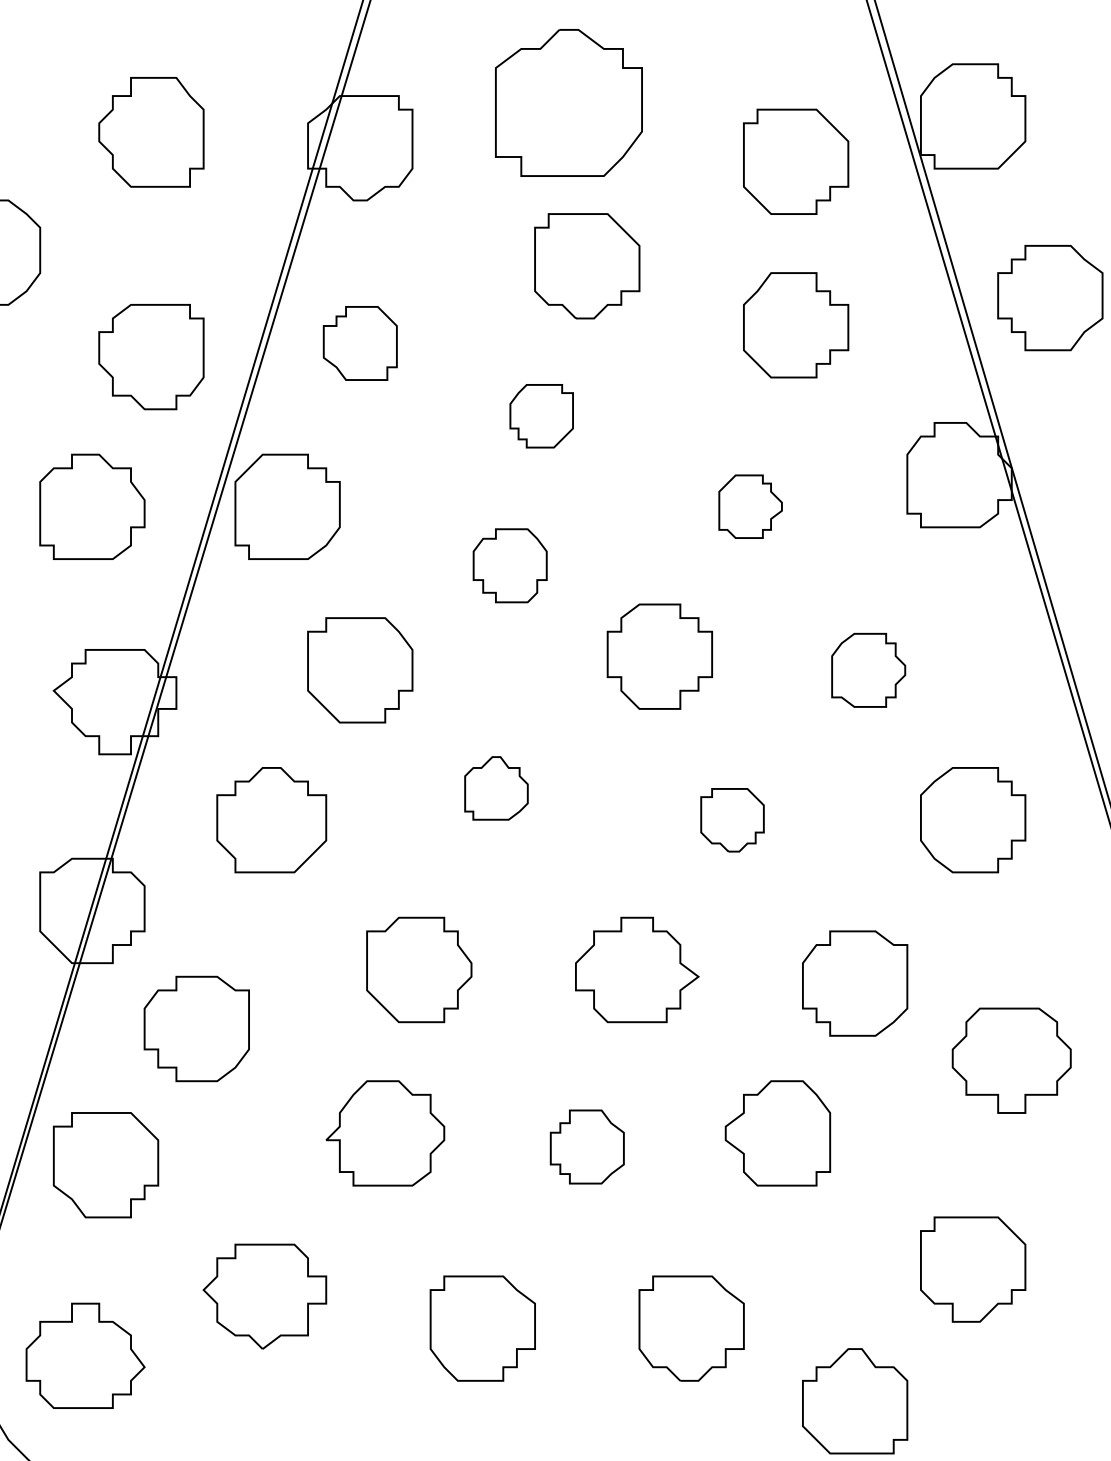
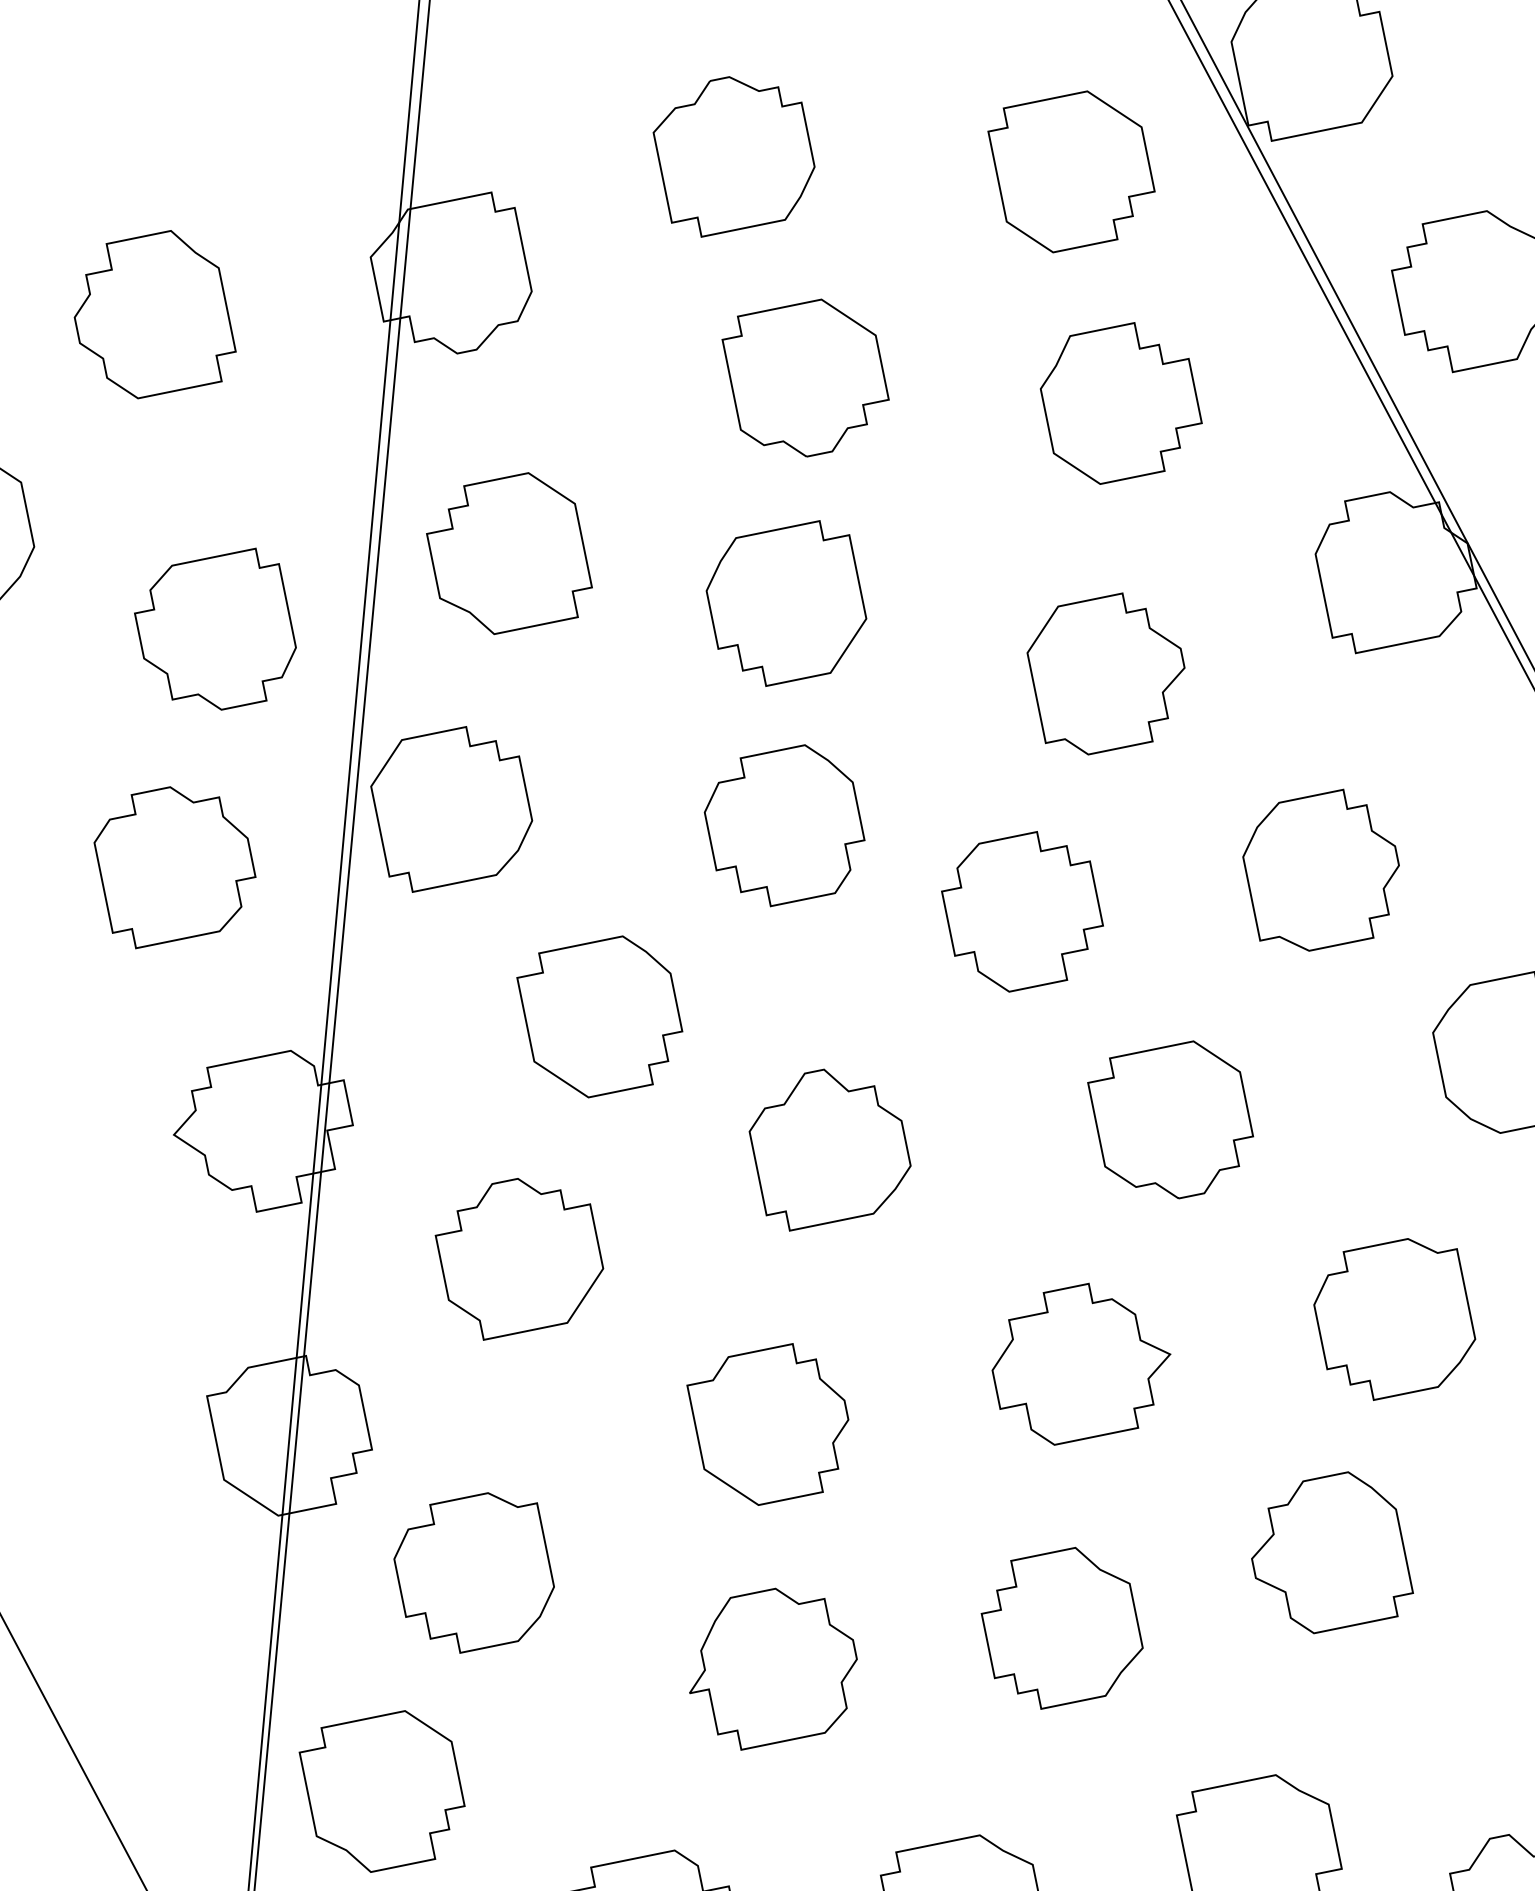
part: (569, 102) -> (735, 152), size x0.71
part: (360, 343) -> (508, 554), size x1.43
part: (541, 416) -> (786, 605), size x1.67
part: (750, 506) -> (1108, 672), size x1.67
part: (510, 565) -> (785, 825), size x1.43
part: (868, 670) -> (1322, 871), size x1.43
part: (496, 788) -> (829, 1145), size x1.67
part: (732, 820) -> (1173, 1123), size x1.67
part: (587, 1146) -> (1061, 1626), size x1.43

